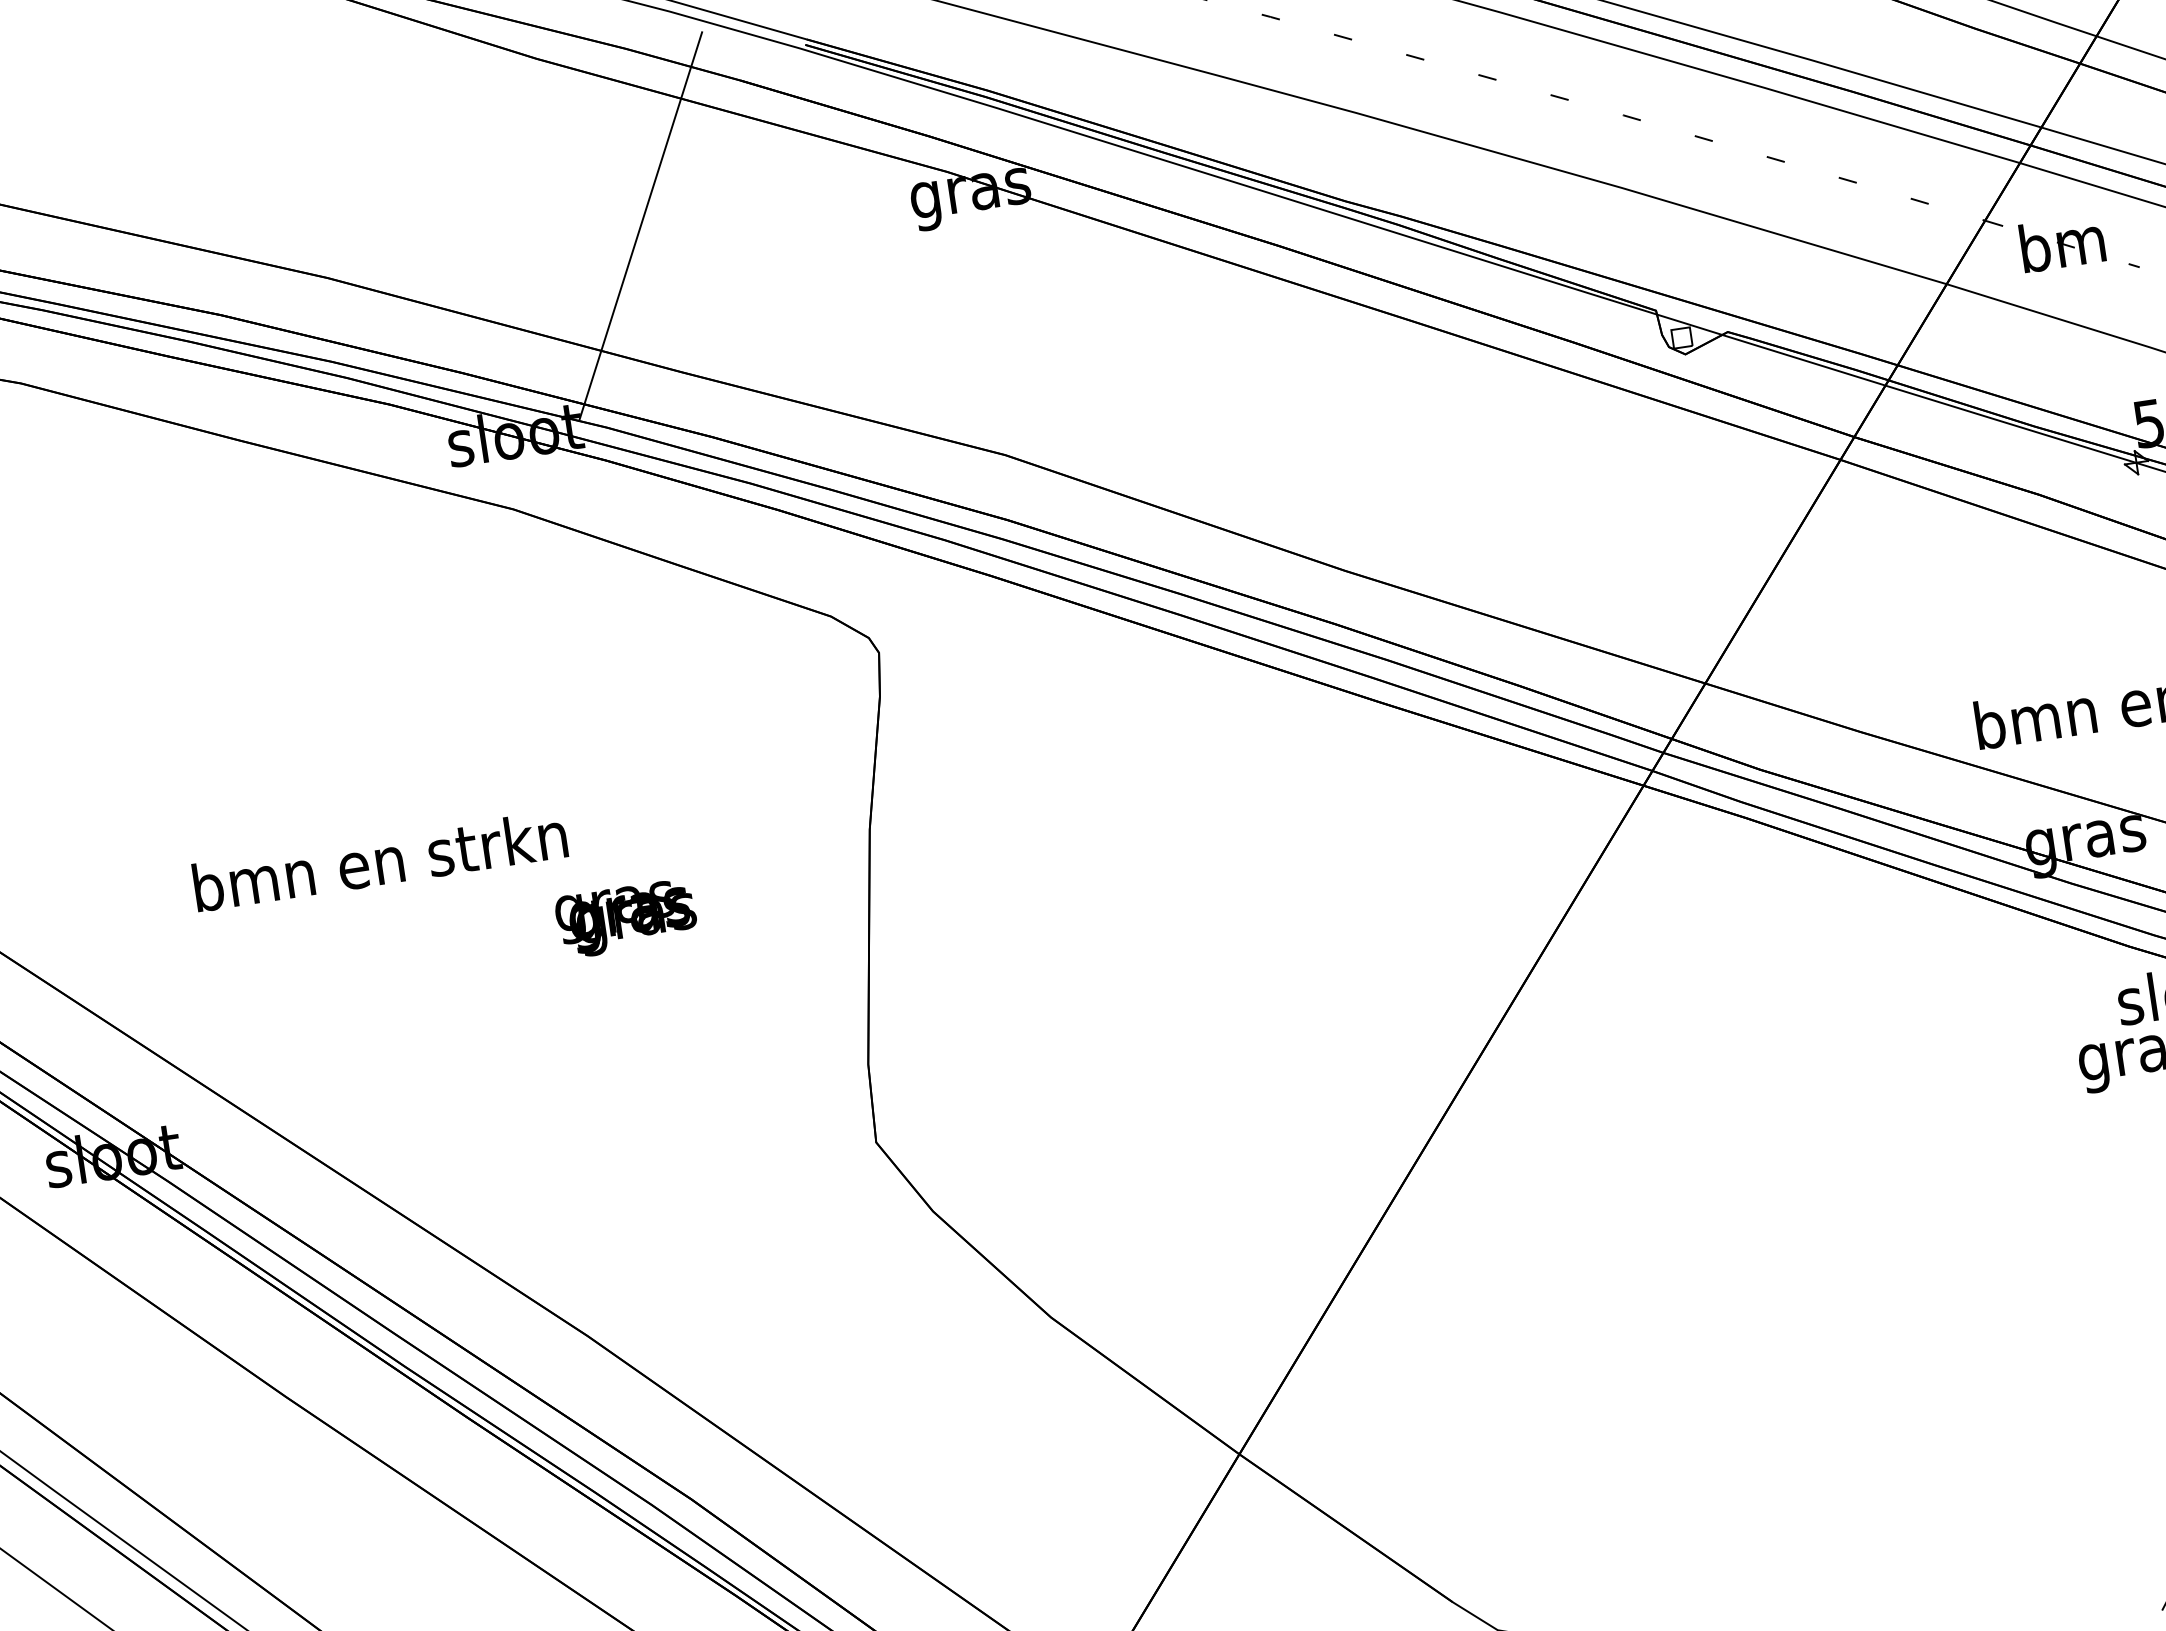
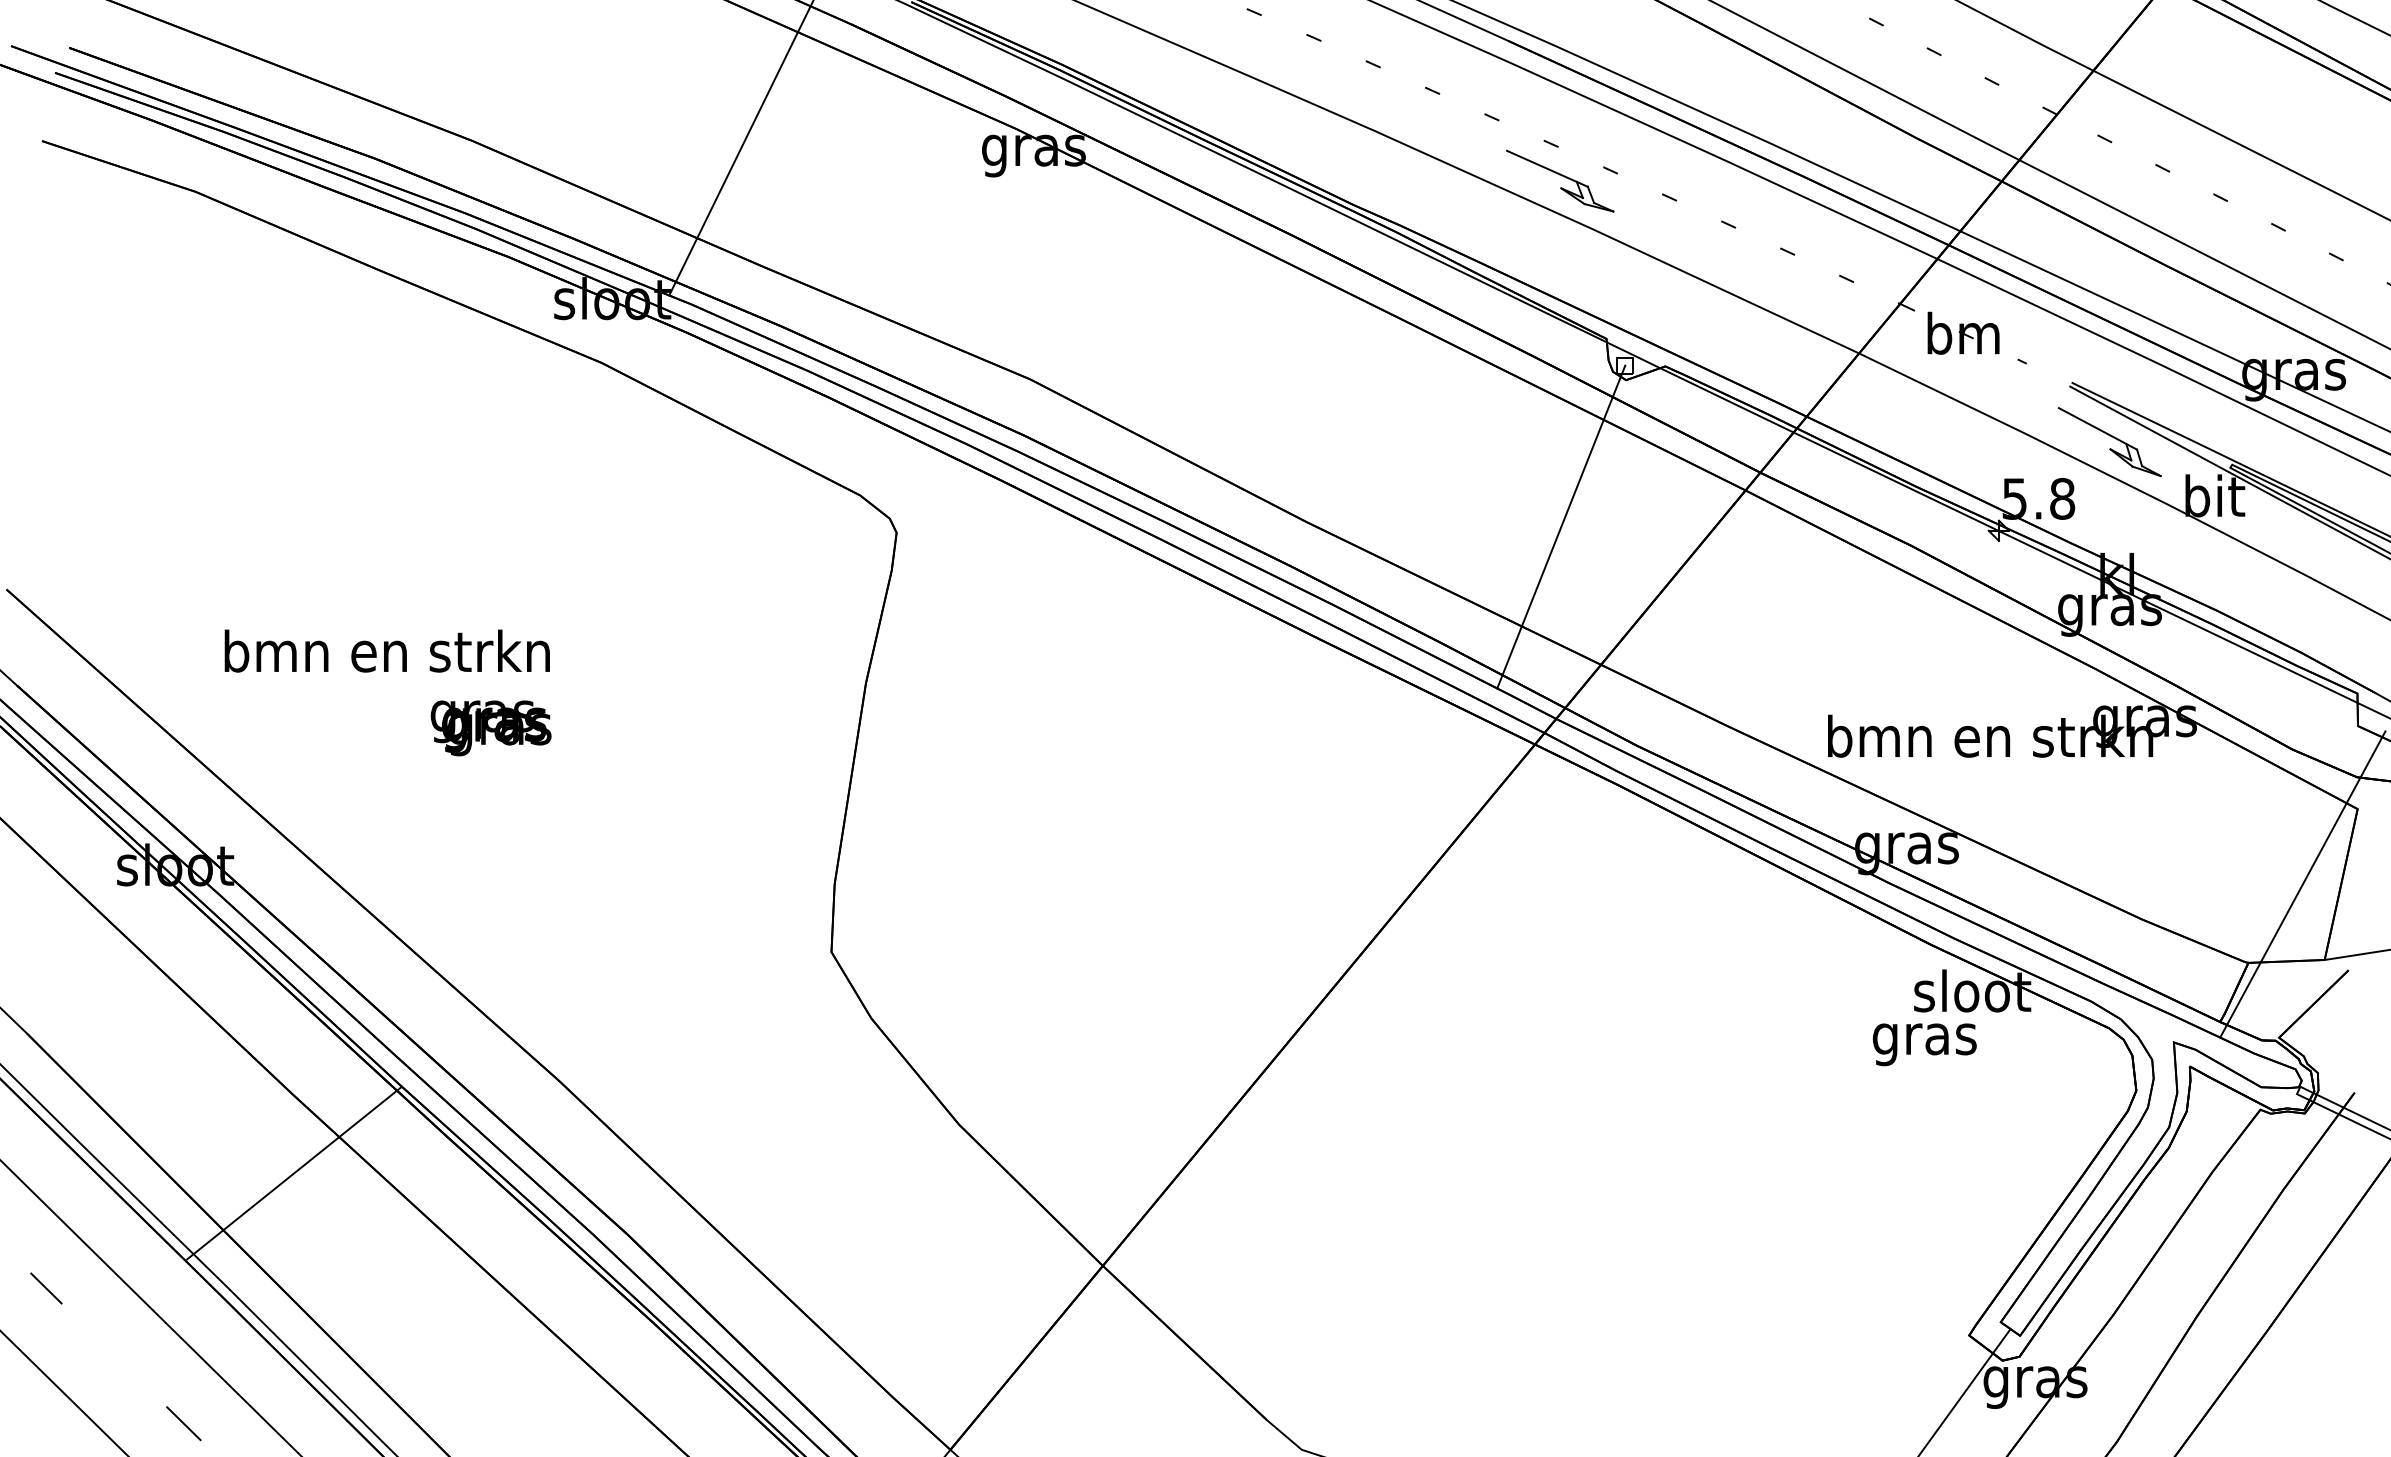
part: (1576, 137) -> (1560, 180), added
line: (1636, 532) -> (1561, 526), added
text: (379, 860) -> (386, 650), moved
text: (625, 919) -> (490, 728), moved
line: (301, 1485) -> (294, 1172), added

